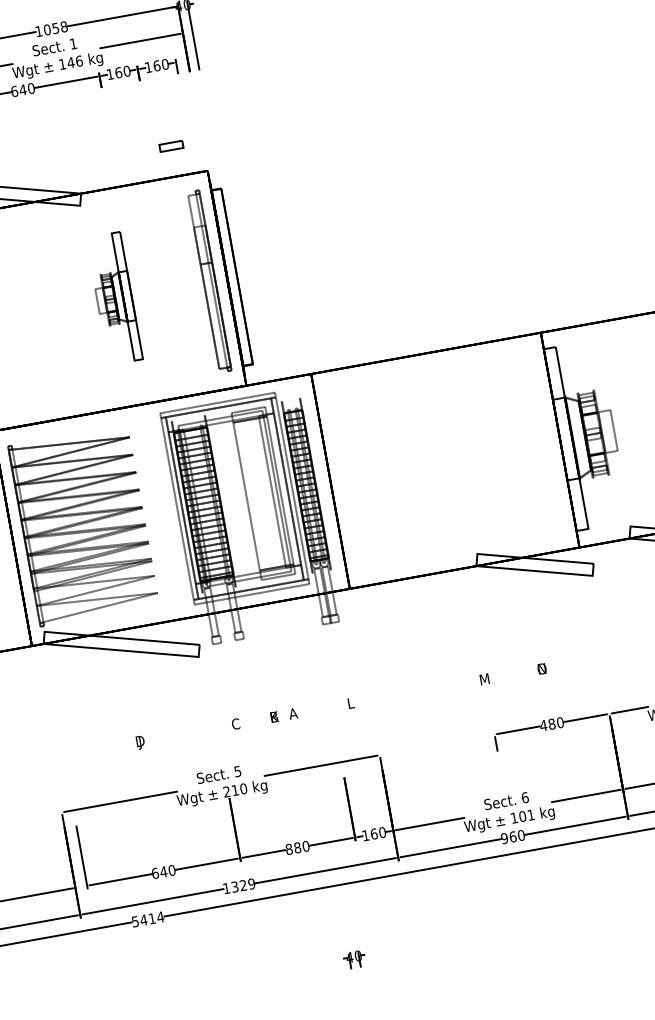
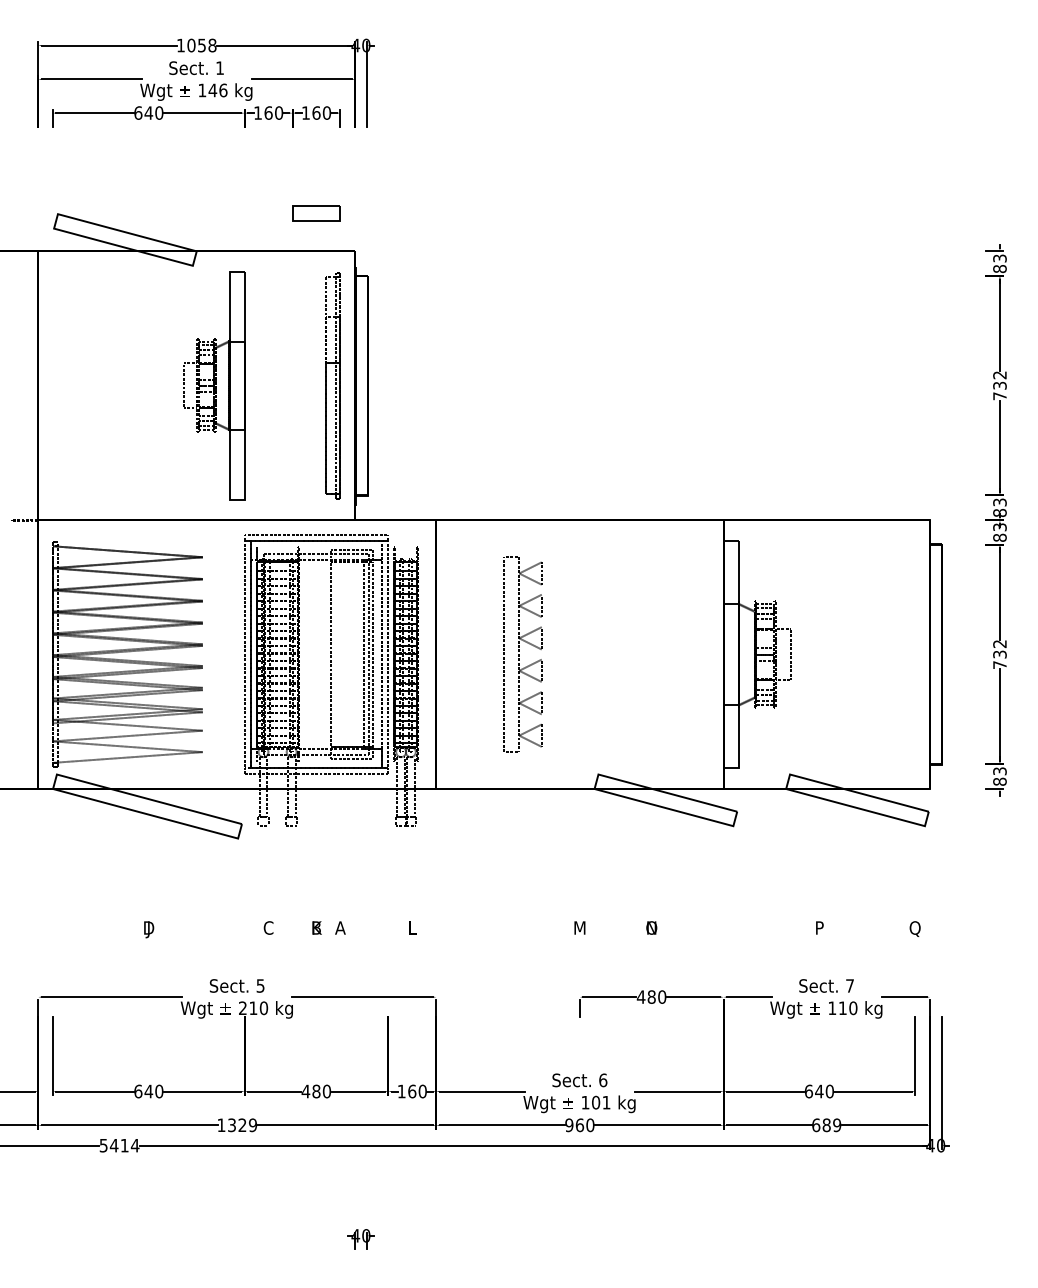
part: (171, 146) -> (316, 213), size x1.67
part: (114, 298) -> (214, 385), size x1.43
part: (399, 468) -> (522, 654), added
text: (288, 849) -> (305, 1091), 880 -> 480

